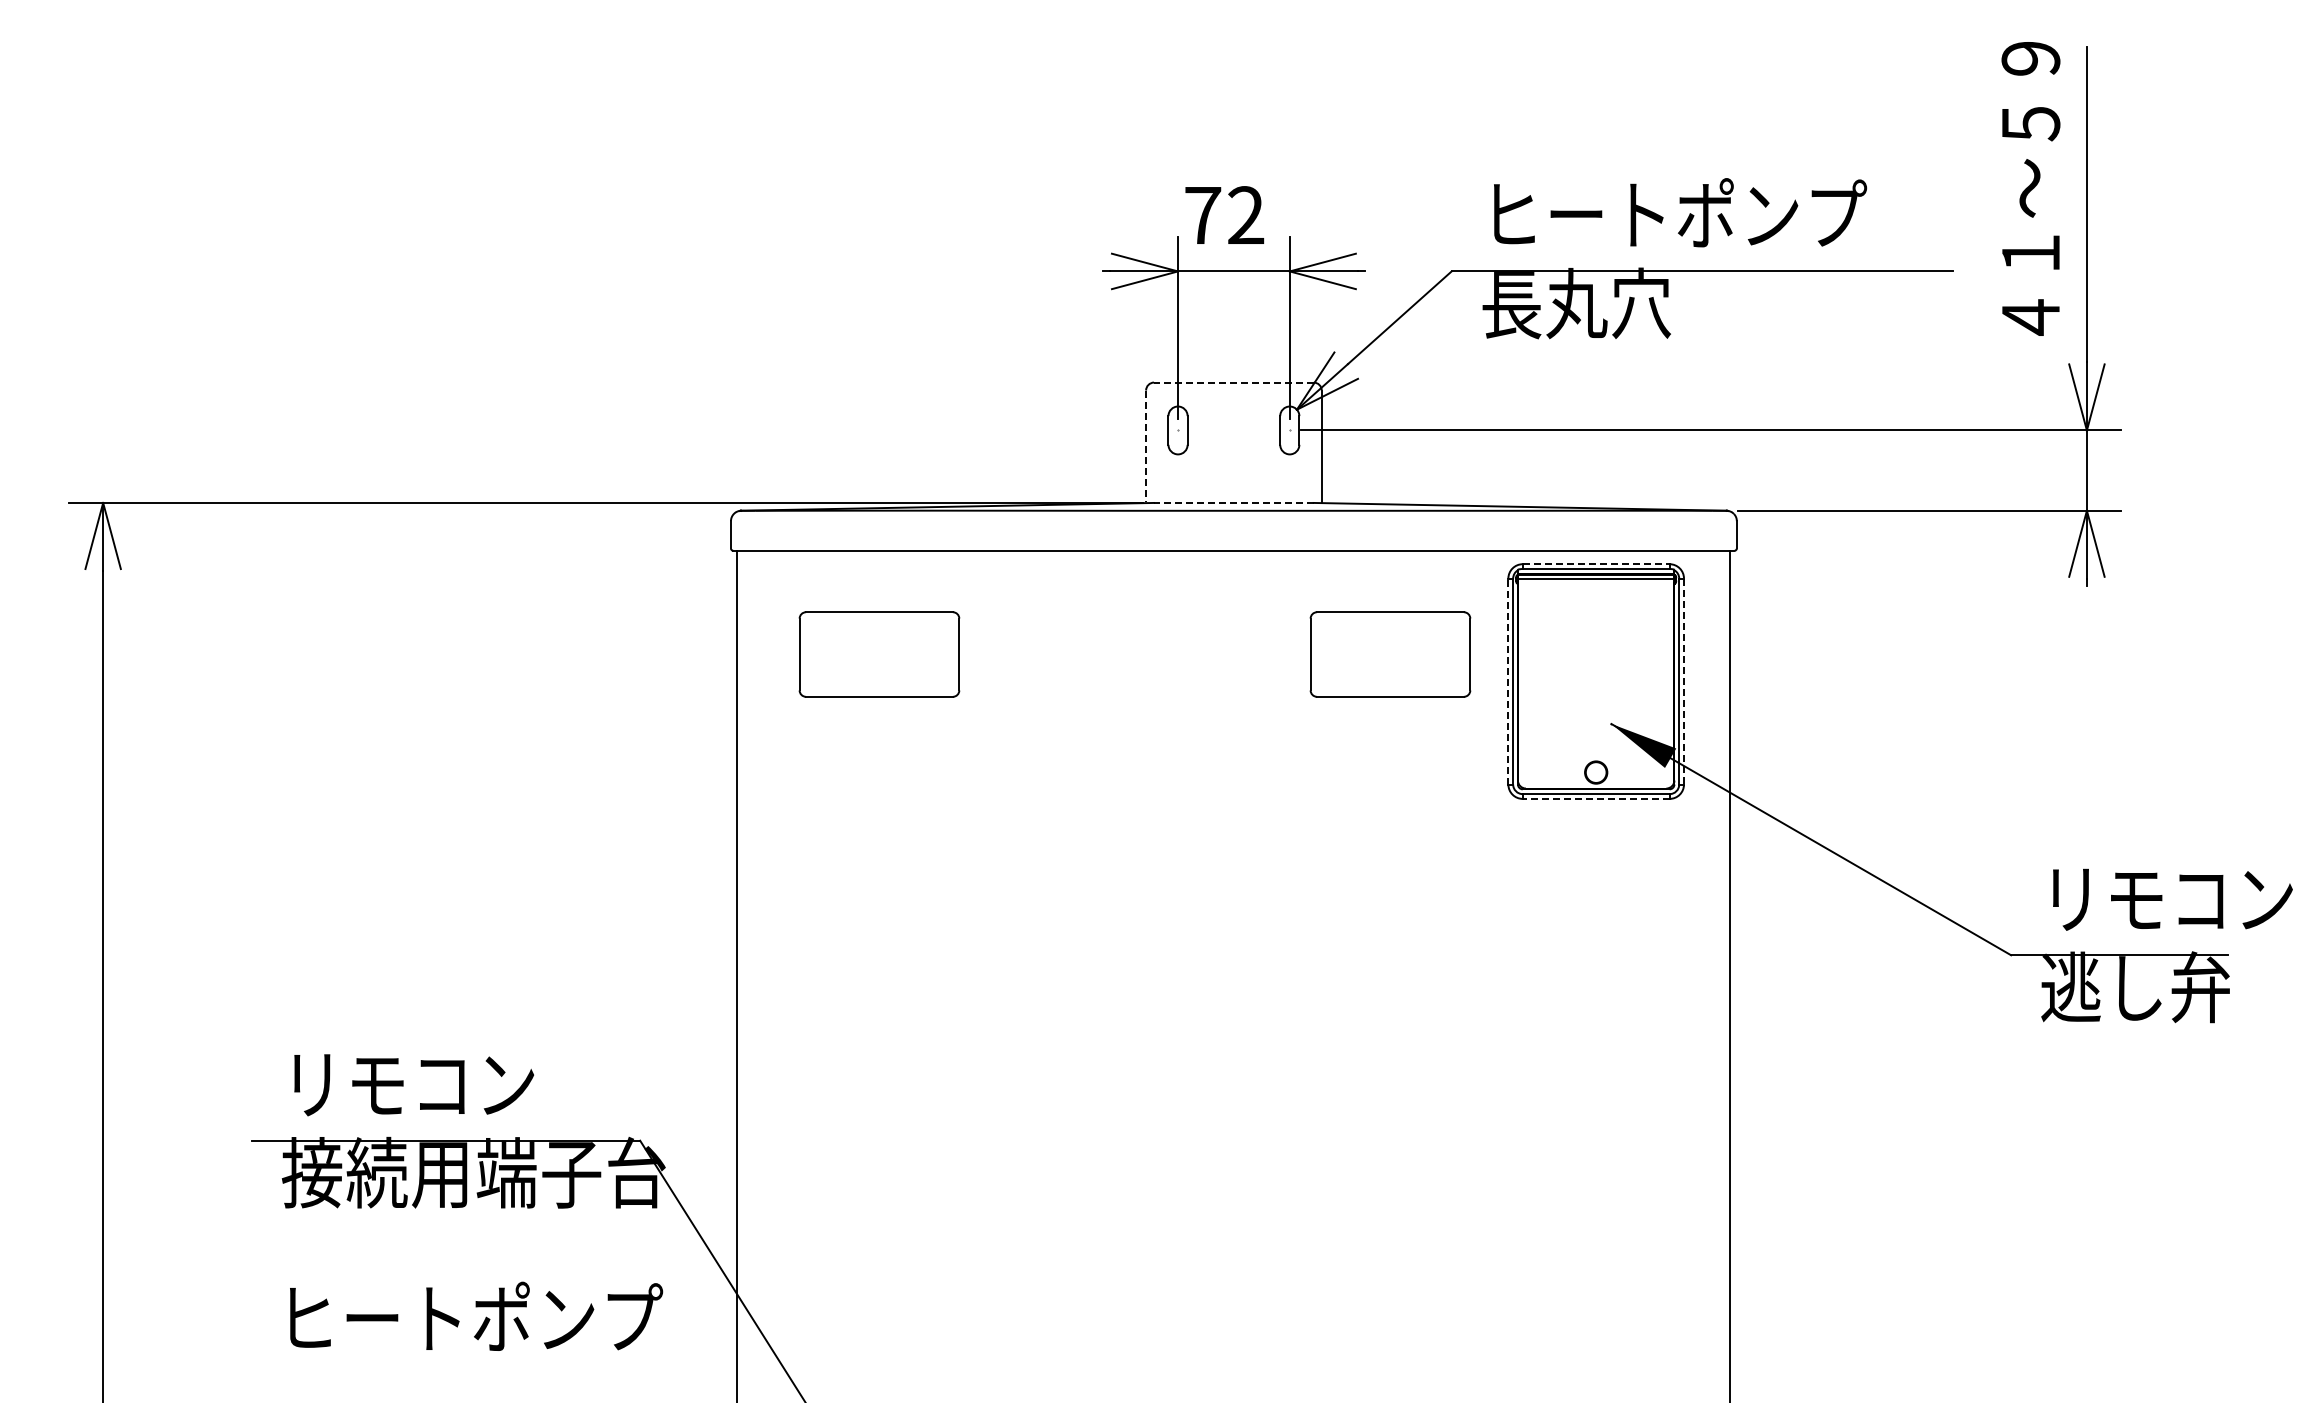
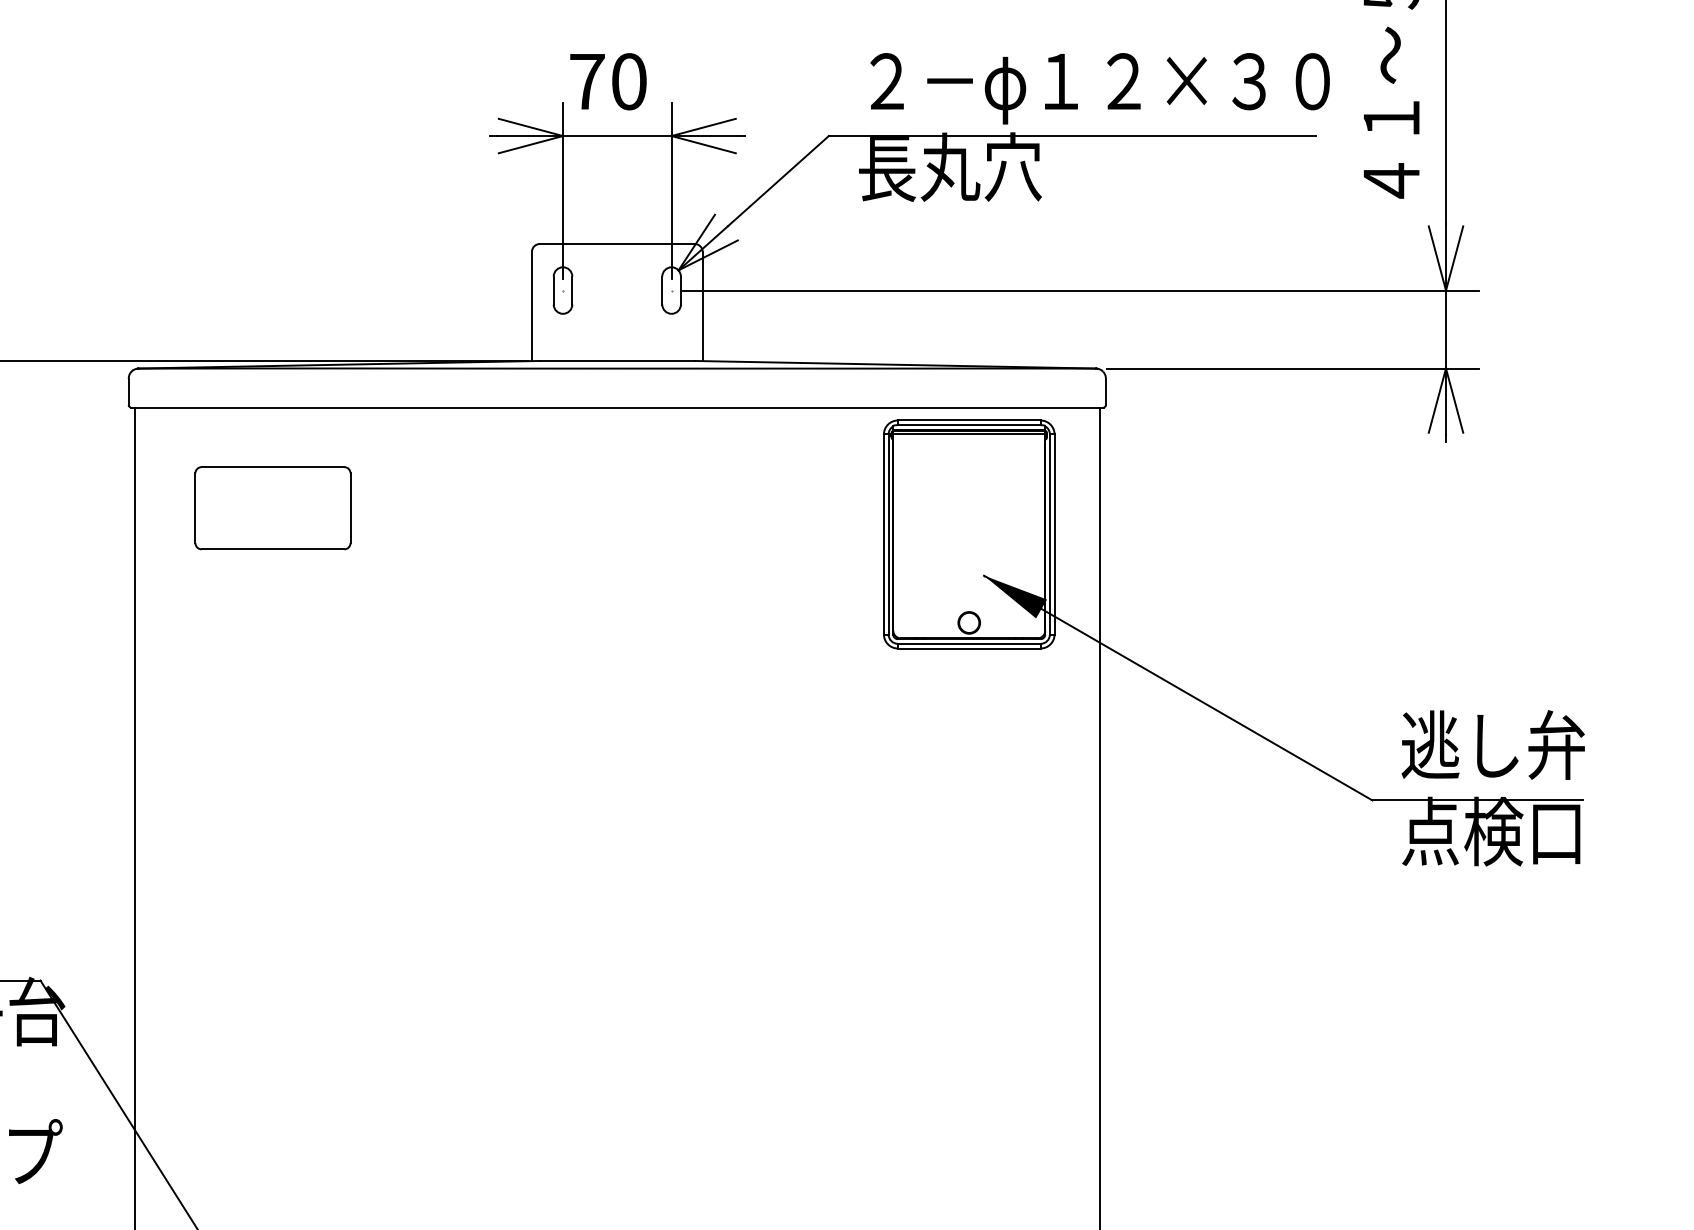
text: (1246, 215) -> (629, 81), 72 -> 70
text: (1730, 218) -> (1099, 84), ヒートポンプ -> ２－φ１２×３０
line: (1233, 382) -> (616, 243), dashed -> solid
line: (1146, 446) -> (532, 306), dashed -> solid
line: (1233, 502) -> (616, 360), dashed -> solid
line: (1596, 564) -> (969, 420), dashed -> solid
part: (1390, 654) -> (769, 508), removed
line: (1508, 681) -> (884, 534), dashed -> solid
line: (1684, 681) -> (1055, 534), dashed -> solid
line: (1595, 798) -> (968, 648), dashed -> solid
text: (2166, 898) -> (1523, 745), リモコン -> 逃し弁
text: (2135, 987) -> (1493, 831), 逃し弁 -> 点検口

